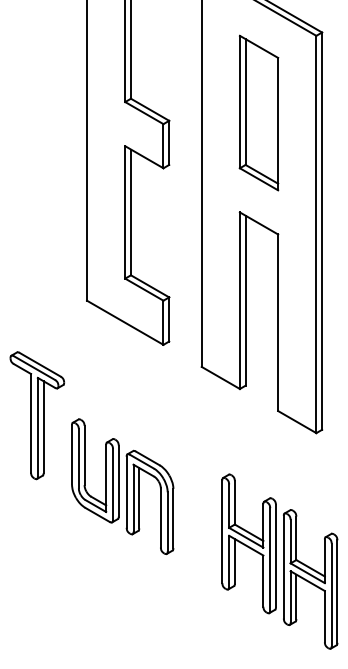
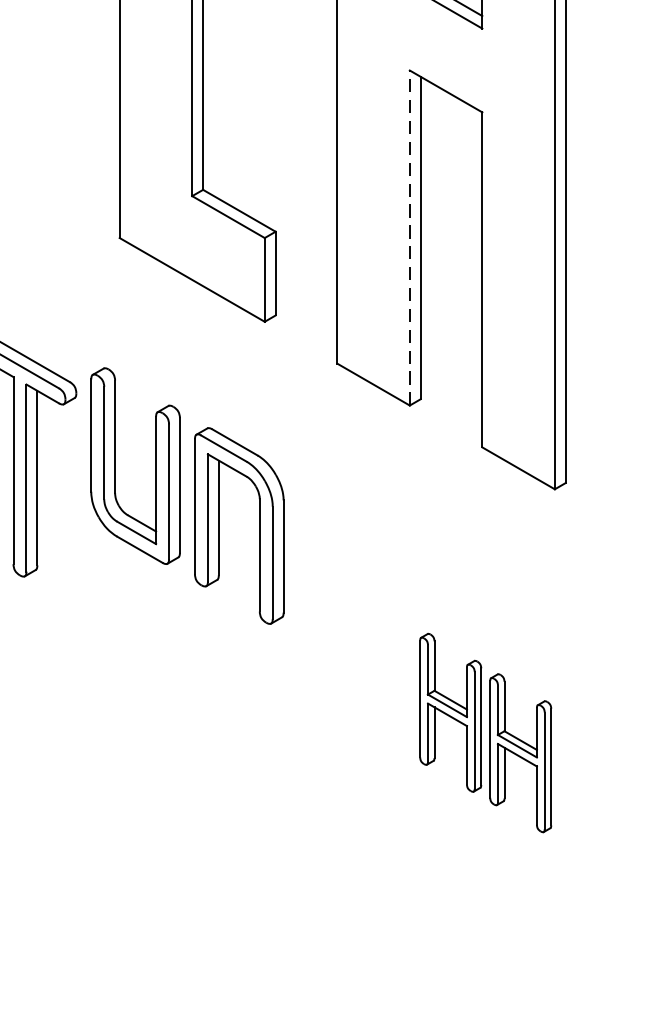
line: (239, 300) -> (409, 237), solid -> dashed
part: (122, 486) -> (187, 495), moved
part: (279, 561) -> (484, 732), size x0.6

